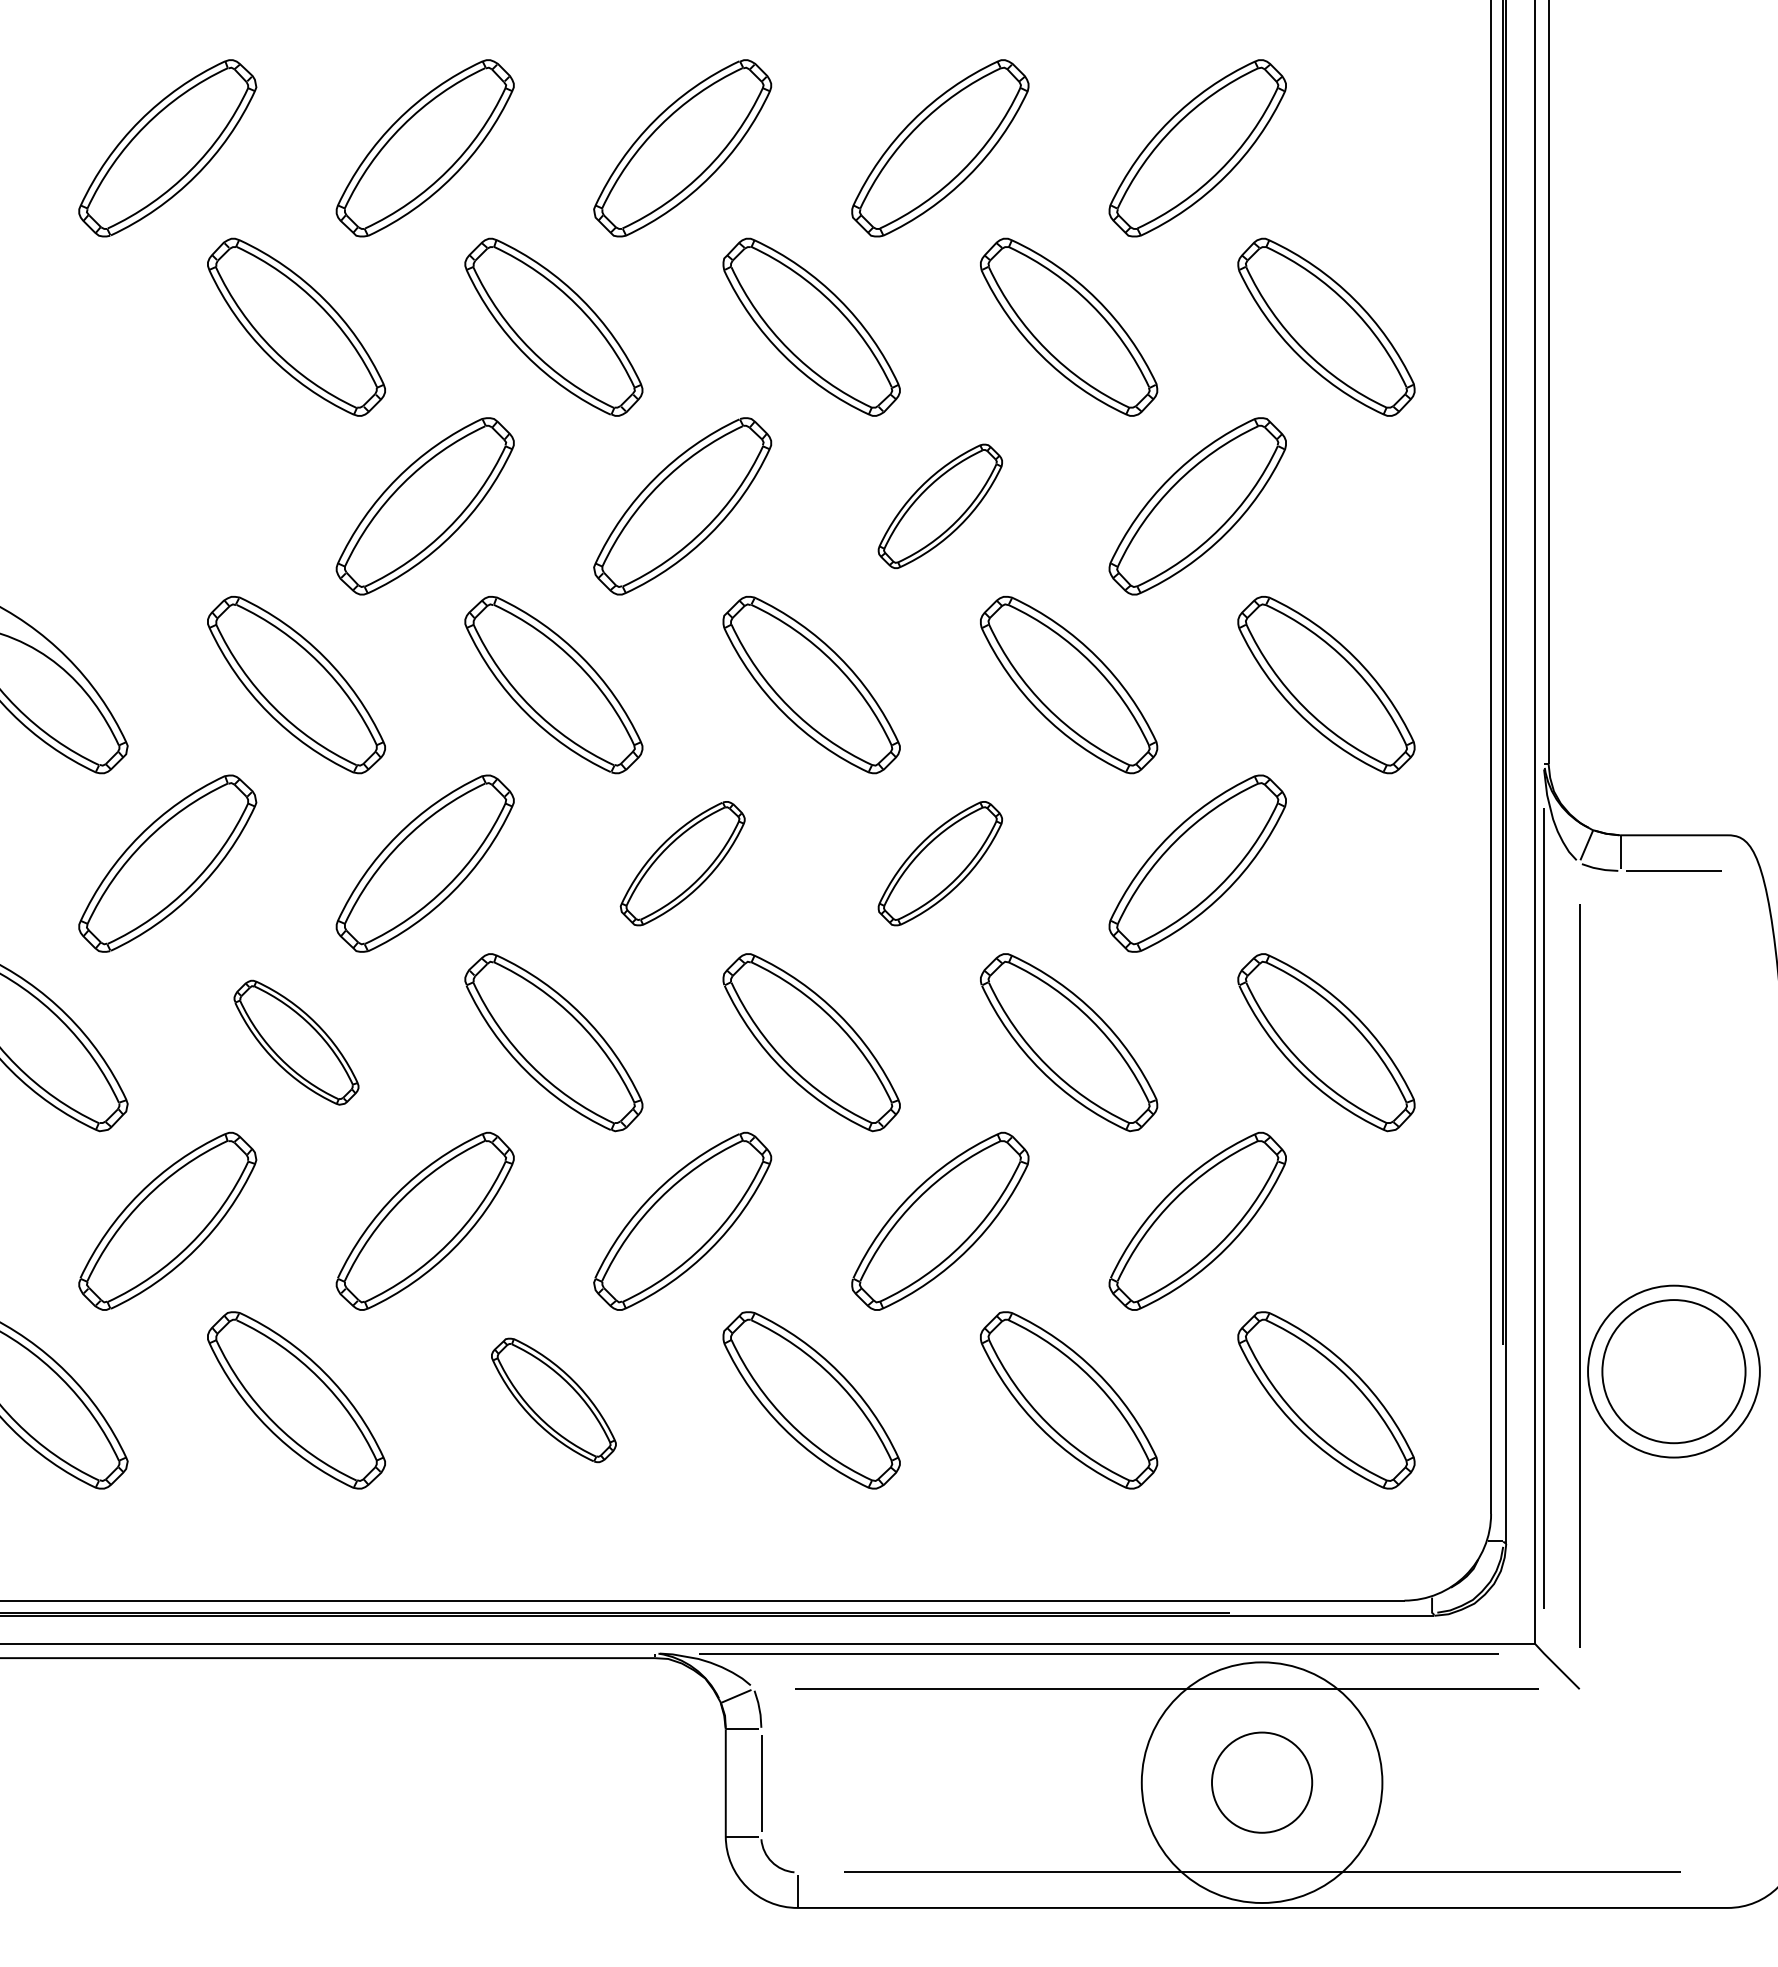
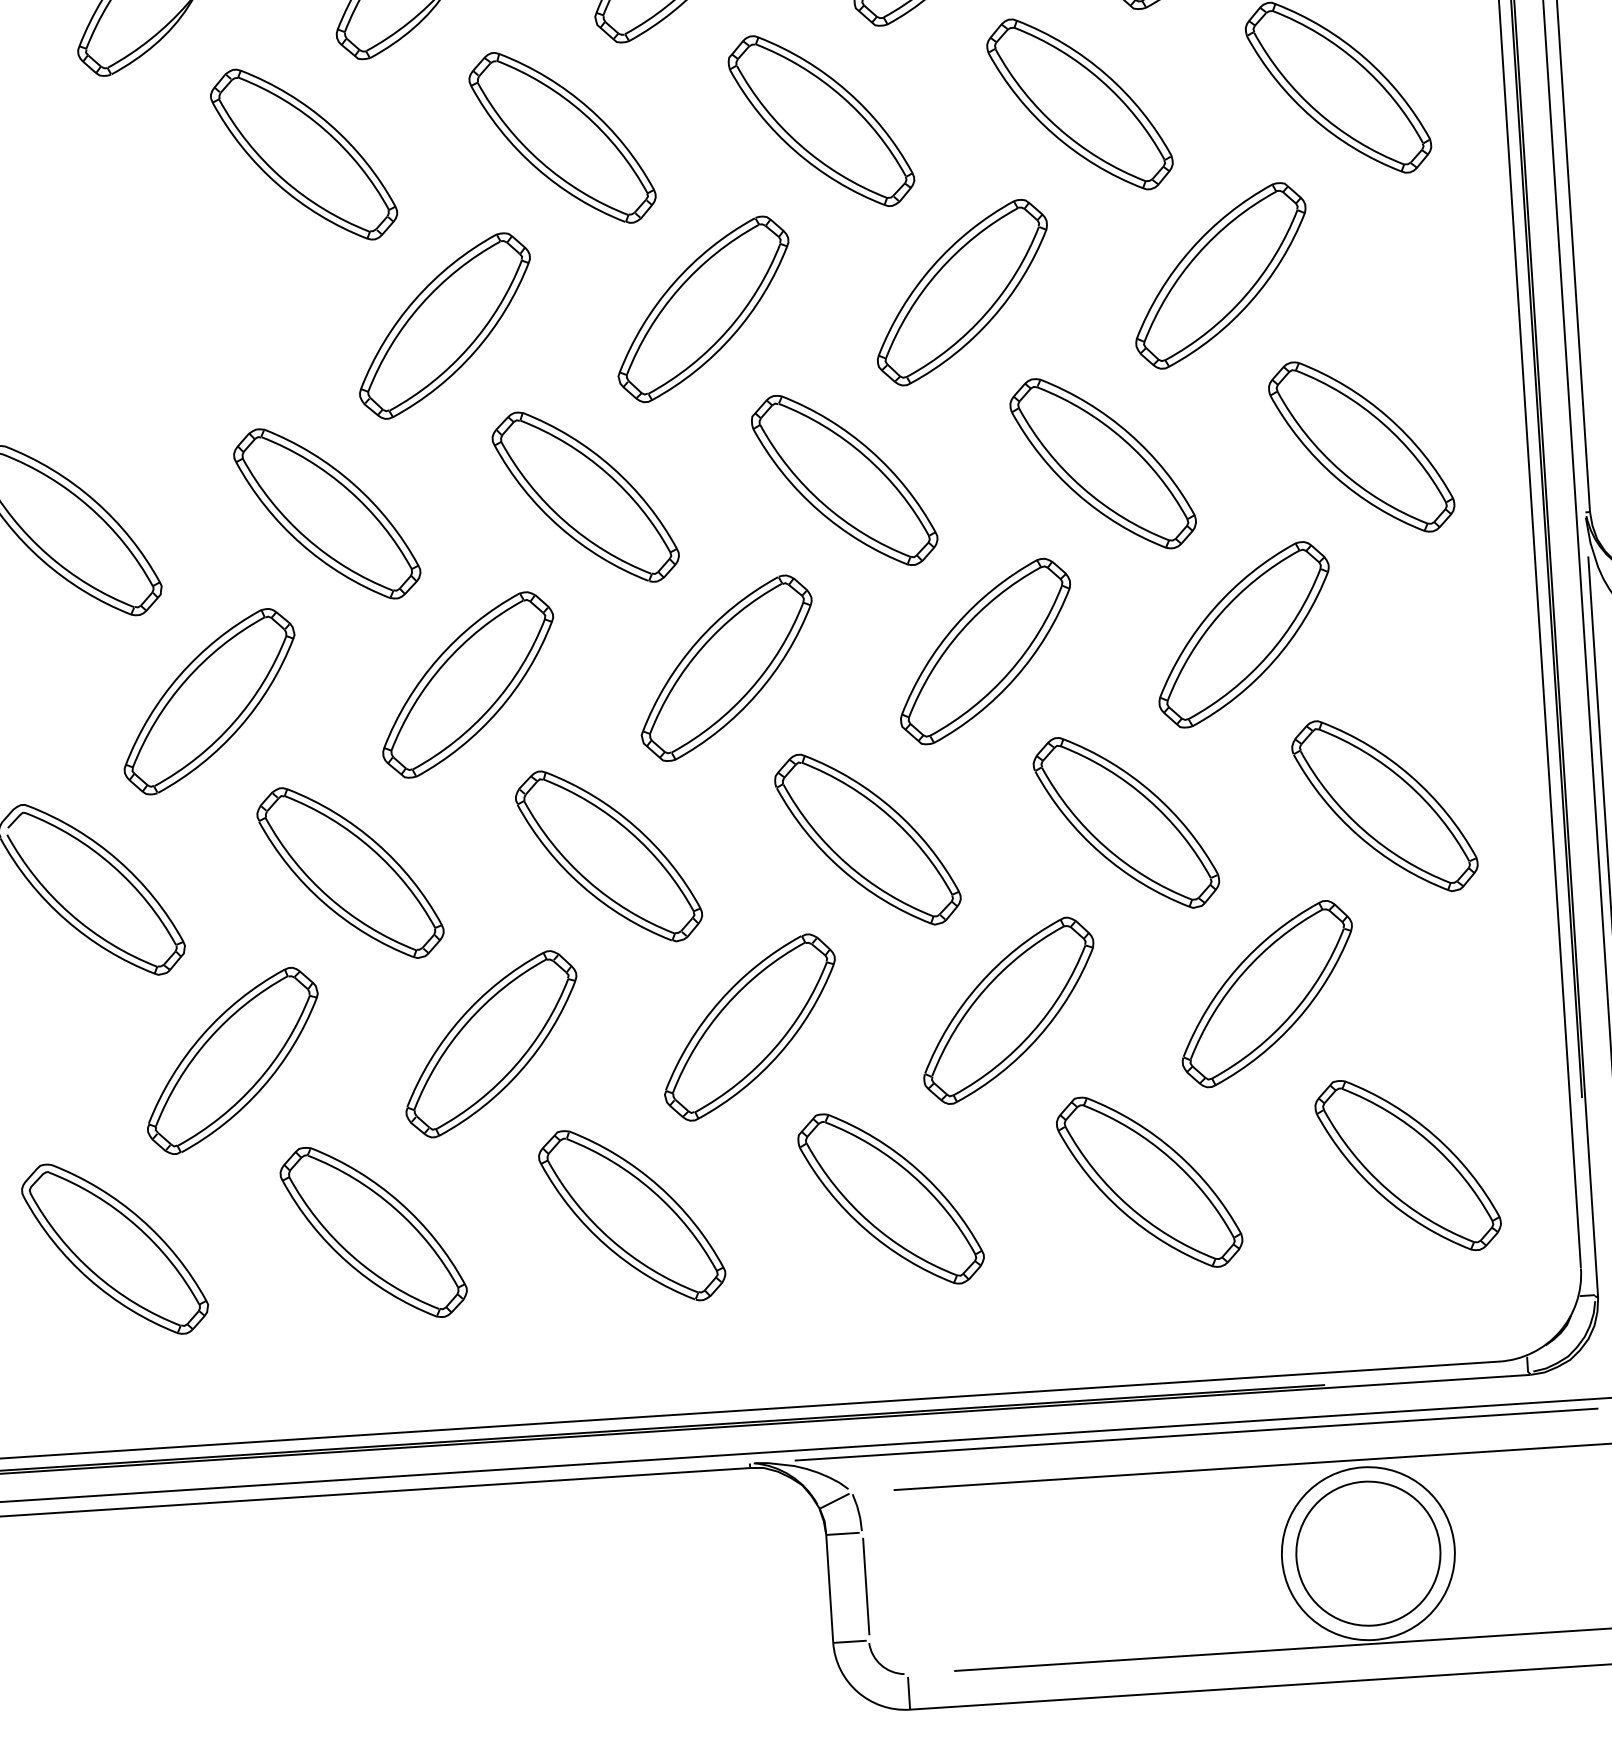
part: (940, 506) -> (962, 292), size x1.43
part: (682, 863) -> (726, 668), size x1.43
part: (940, 863) -> (985, 651), size x1.43
part: (296, 1042) -> (350, 872), size x1.43
part: (553, 1400) -> (631, 1215), size x1.43
circle: (1261, 1782) -> (1367, 1553), size x1.43
circle: (1262, 1782) -> (1368, 1553), size x0.71

